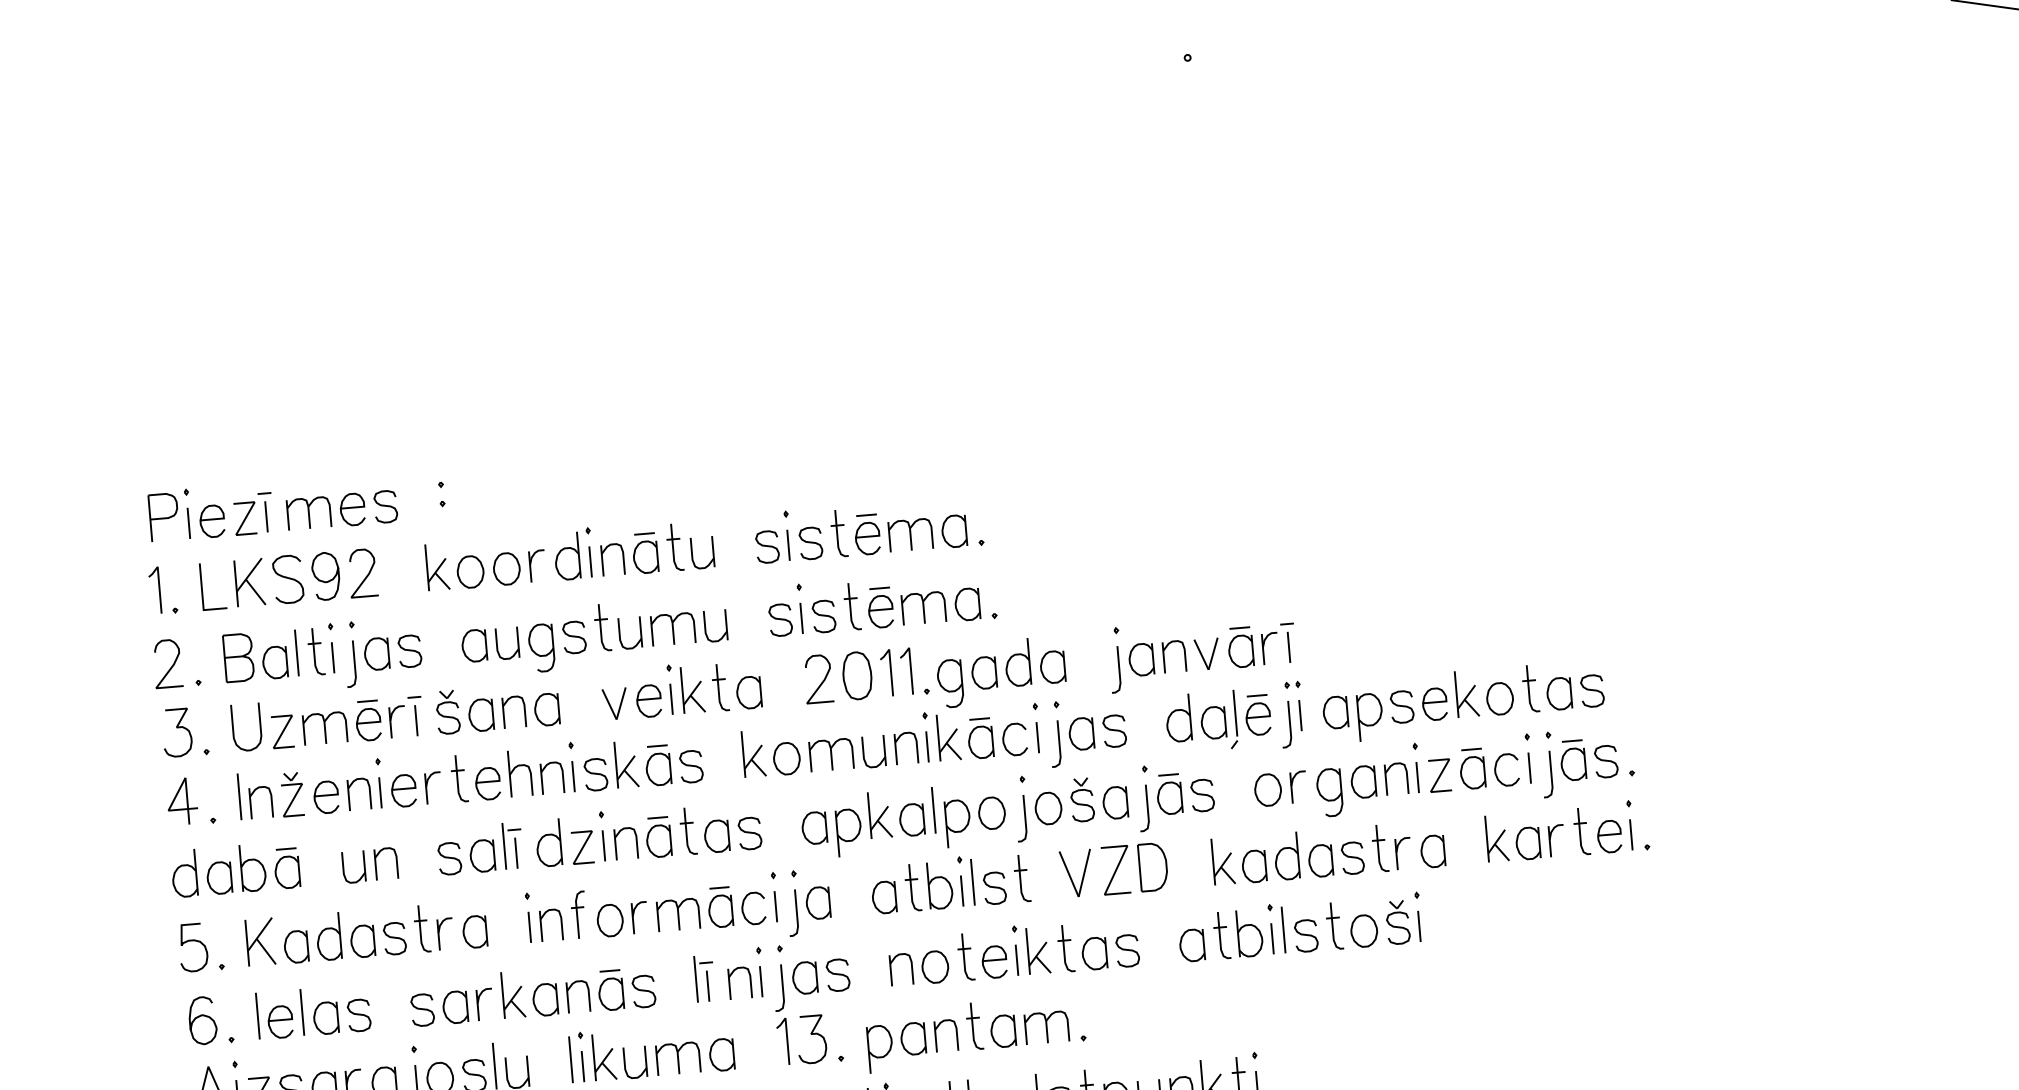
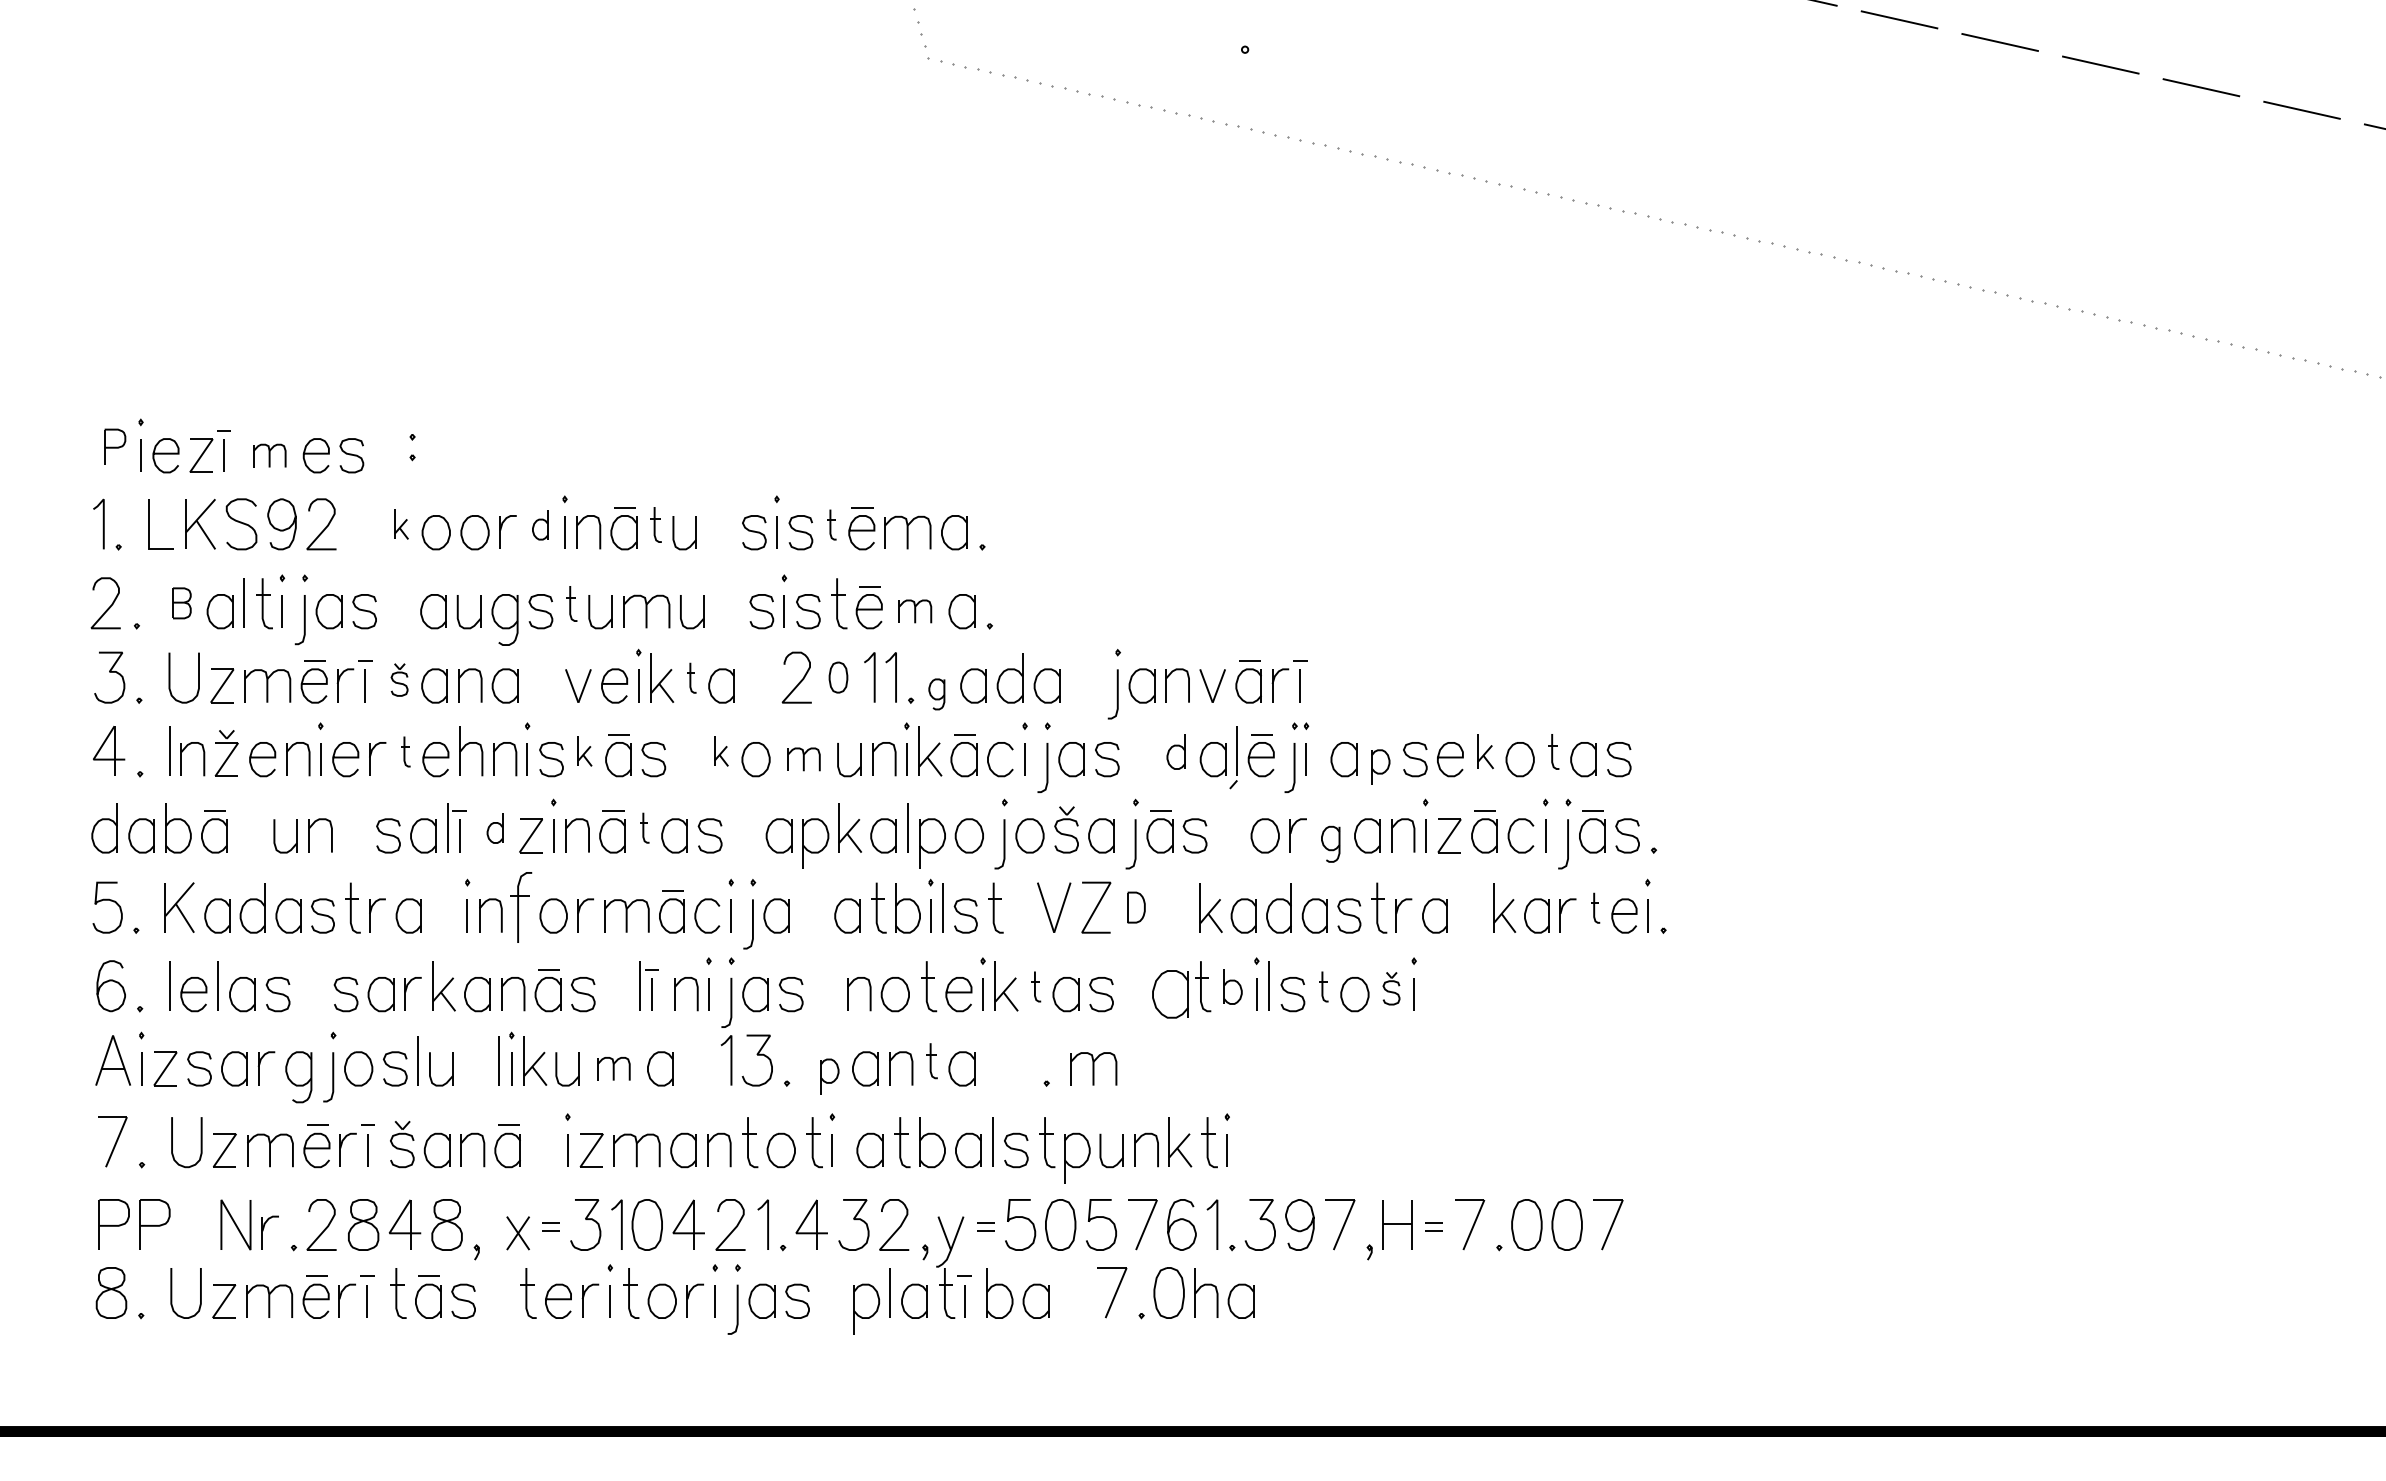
part: (308, 513) -> (269, 455), size x0.7
part: (163, 516) -> (114, 446), size x0.7
part: (838, 533) -> (831, 524), size x0.6
part: (675, 547) -> (656, 524), size x0.7
part: (567, 556) -> (540, 524), size x0.6
part: (437, 567) -> (401, 524), size x0.6
part: (924, 608) -> (915, 611), size x0.7
part: (602, 627) -> (571, 603), size x0.7
part: (238, 658) -> (181, 603), size x0.6
part: (857, 675) -> (838, 677), size x0.6
part: (950, 683) -> (936, 694), size x0.6
part: (720, 687) -> (691, 677), size x0.6
part: (1530, 688) -> (1553, 751), size x0.7
part: (1467, 694) -> (1485, 751), size x0.7
part: (447, 711) -> (399, 679), size x0.7
part: (1370, 717) -> (1380, 767), size x0.7
part: (1177, 718) -> (1175, 751), size x0.7
part: (753, 753) -> (721, 751), size x0.6
part: (831, 754) -> (803, 759), size x0.7
part: (626, 764) -> (584, 751), size x0.6
part: (459, 778) -> (405, 751), size x0.6
part: (1329, 792) -> (1330, 844), size x0.7
part: (688, 830) -> (644, 827), size x0.6
part: (1581, 830) -> (1595, 907), size x0.6
part: (548, 843) -> (494, 828), size x0.6
part: (1153, 866) -> (1136, 907), size x0.6
part: (578, 914) -> (520, 906), size x1.4
part: (1397, 922) -> (1391, 988), size x0.7
part: (1334, 926) -> (1323, 986), size x0.6
part: (1249, 933) -> (1232, 986), size x0.7
part: (1192, 945) -> (1170, 994), size x1.4
part: (1066, 948) -> (1036, 986), size x0.6
part: (975, 1025) -> (932, 1060), size x0.7
part: (1046, 1027) -> (1093, 1068), moved
part: (880, 1048) -> (829, 1076), size x0.7
part: (678, 1058) -> (613, 1068), size x0.7

